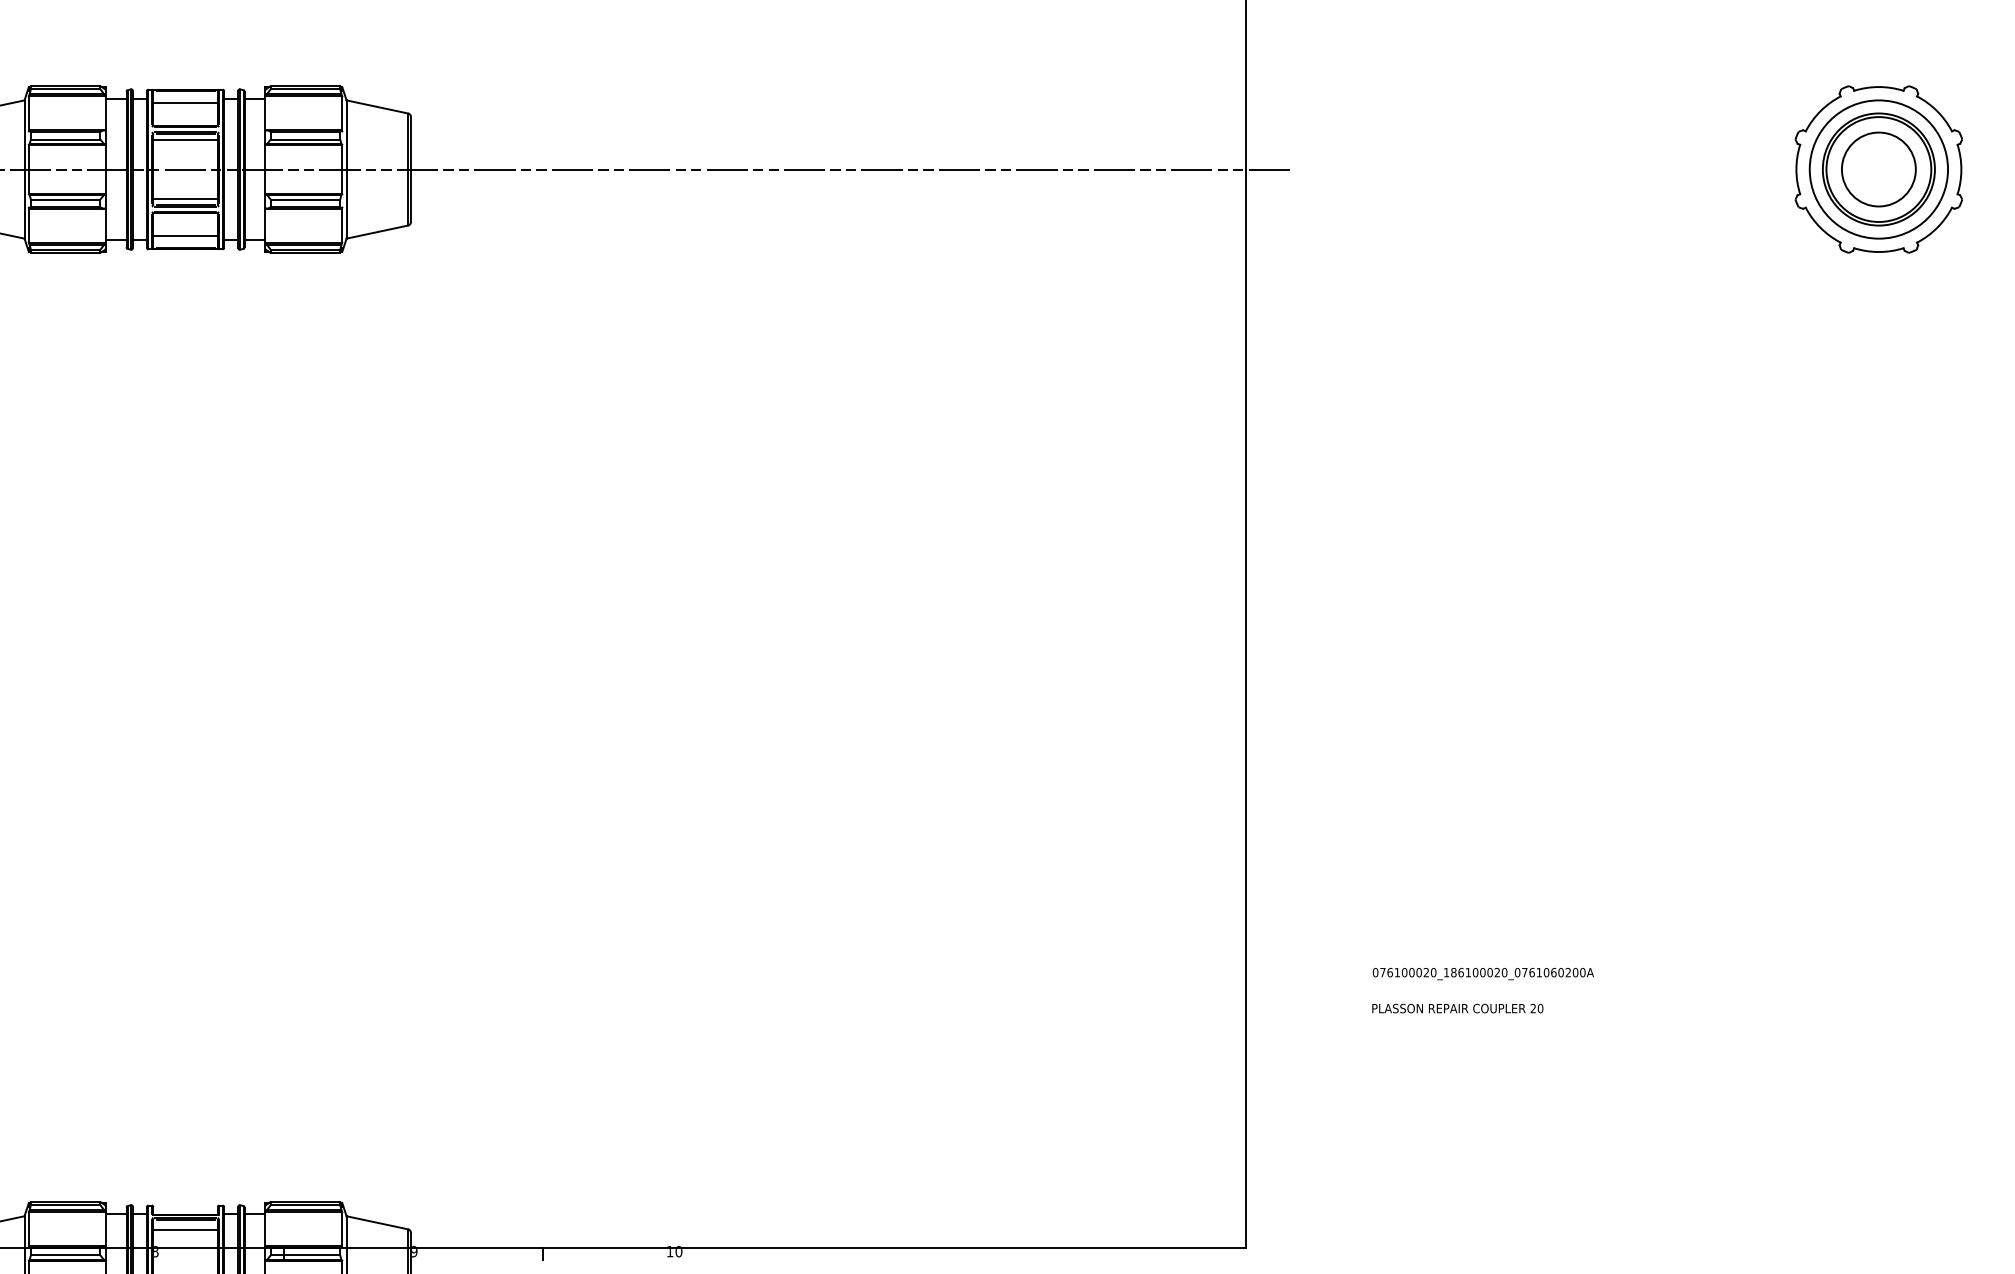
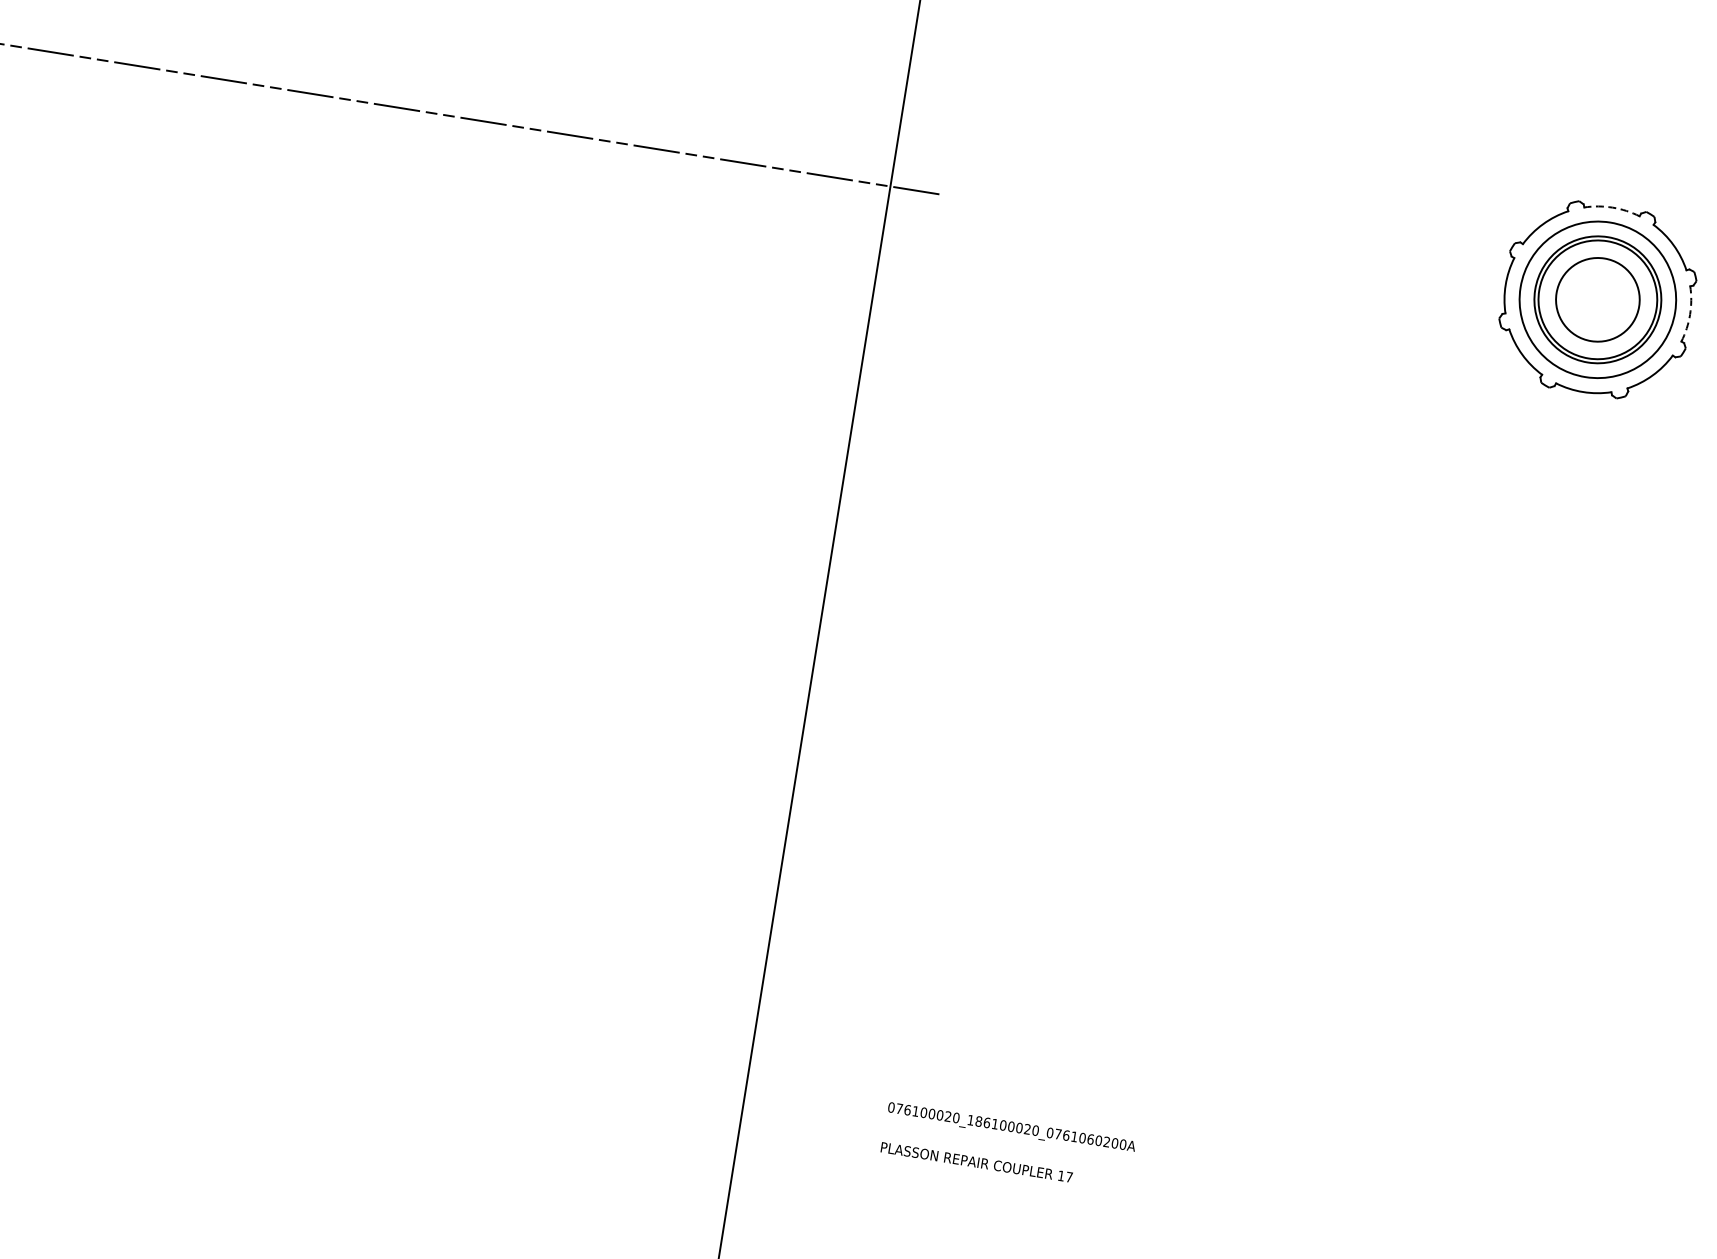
arc: (1878, 87) -> (1612, 208), solid -> dashed
arc: (1961, 169) -> (1690, 314), solid -> dashed
text: (1536, 1008) -> (1064, 1176), 20 -> 17

